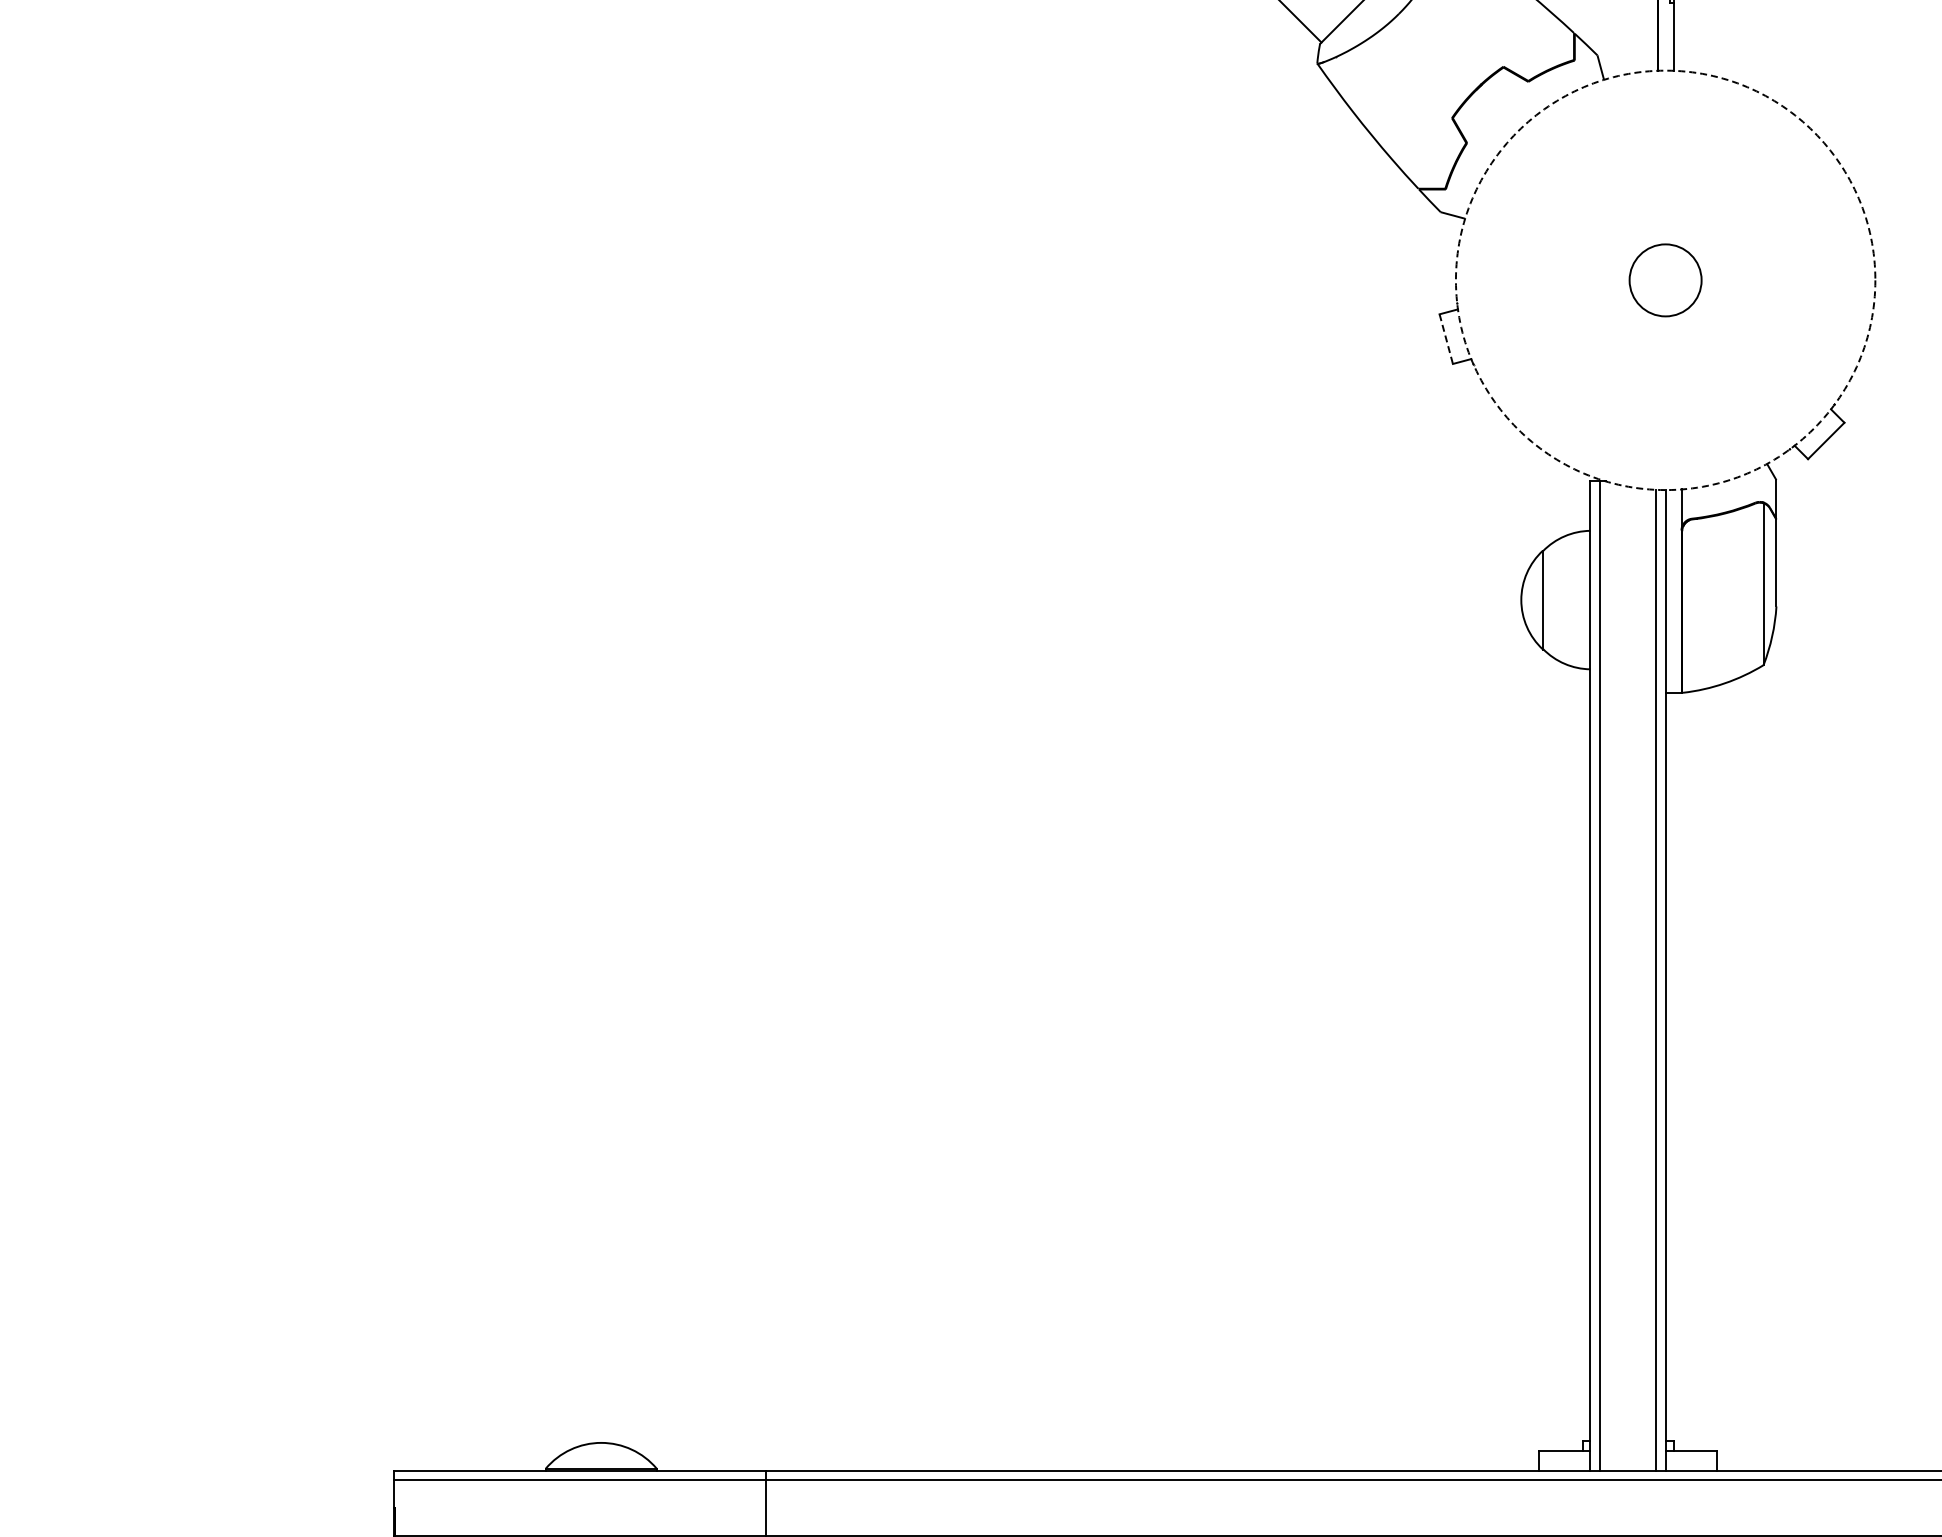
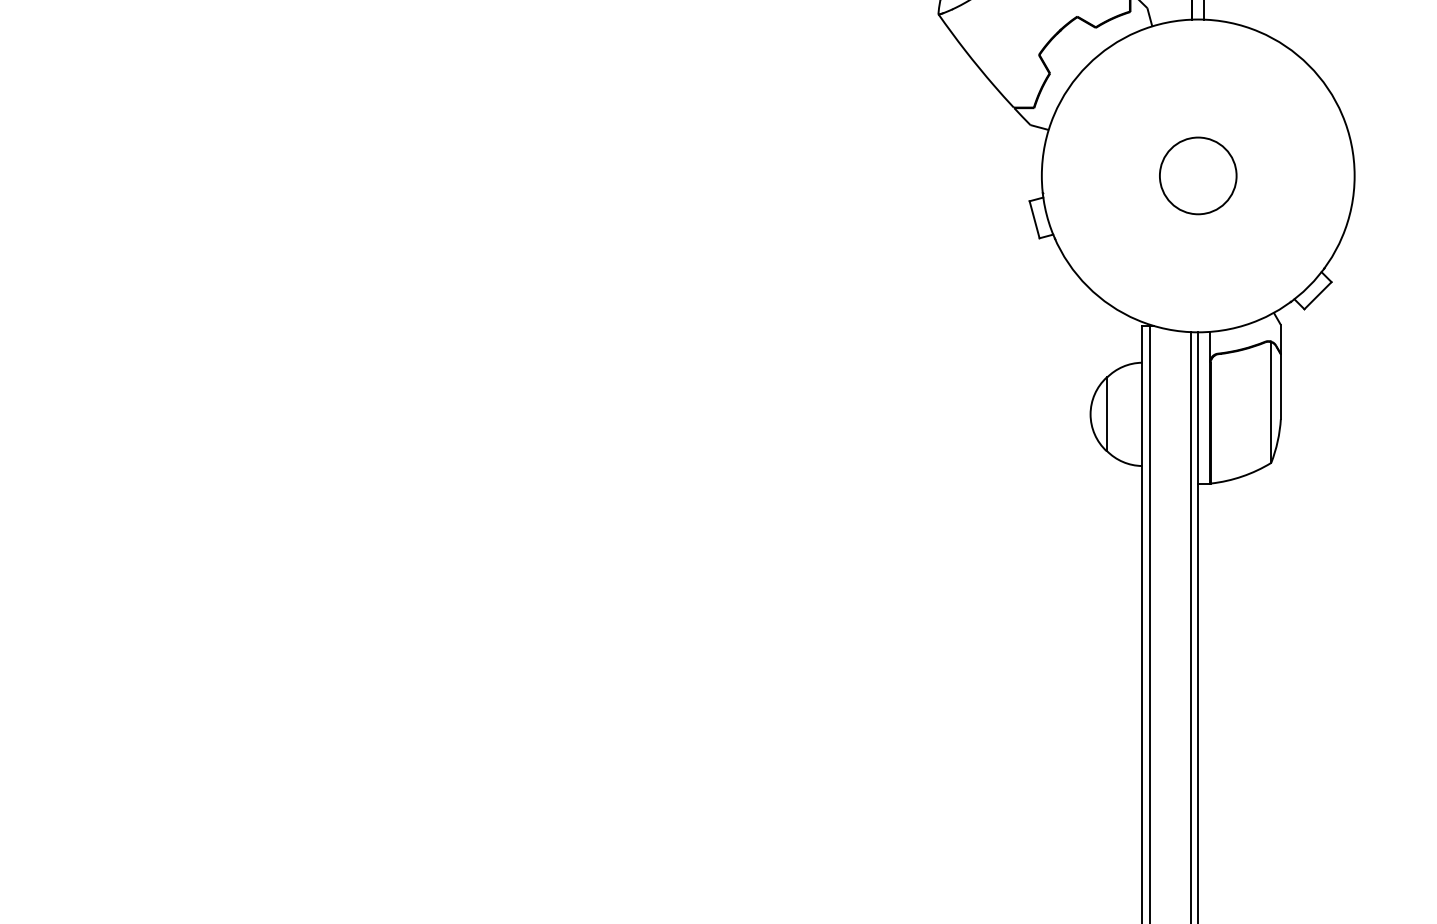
circle: (1665, 280) -> (1198, 176), dashed -> solid
circle: (1665, 280) -> (1198, 176), size x1.43
line: (1446, 339) -> (1034, 220), dashed -> solid

